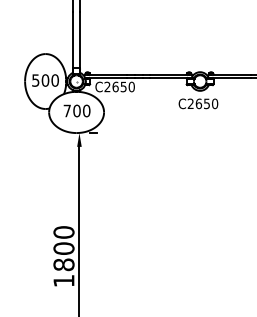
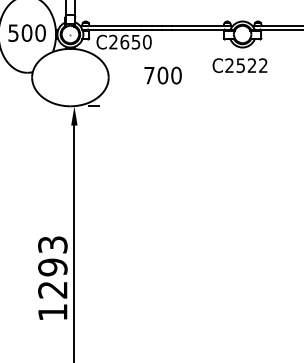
text: (206, 103) -> (251, 65), C2650 -> C2522
text: (76, 110) -> (162, 74), moved
text: (63, 248) -> (52, 267), 1800 -> 1293

